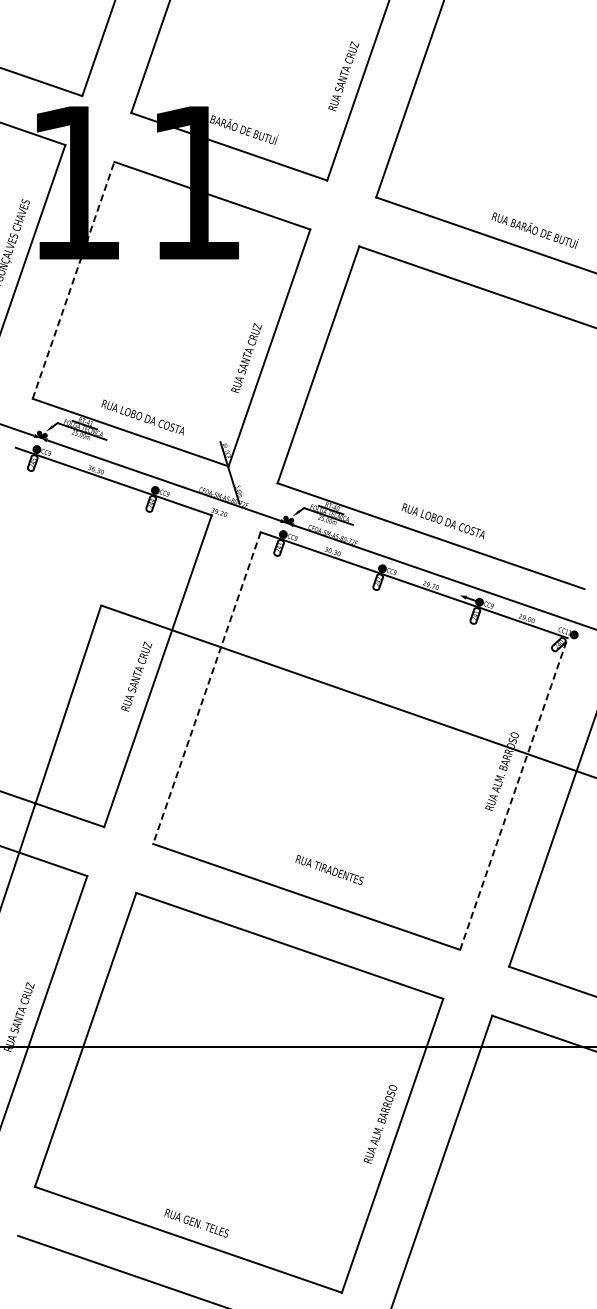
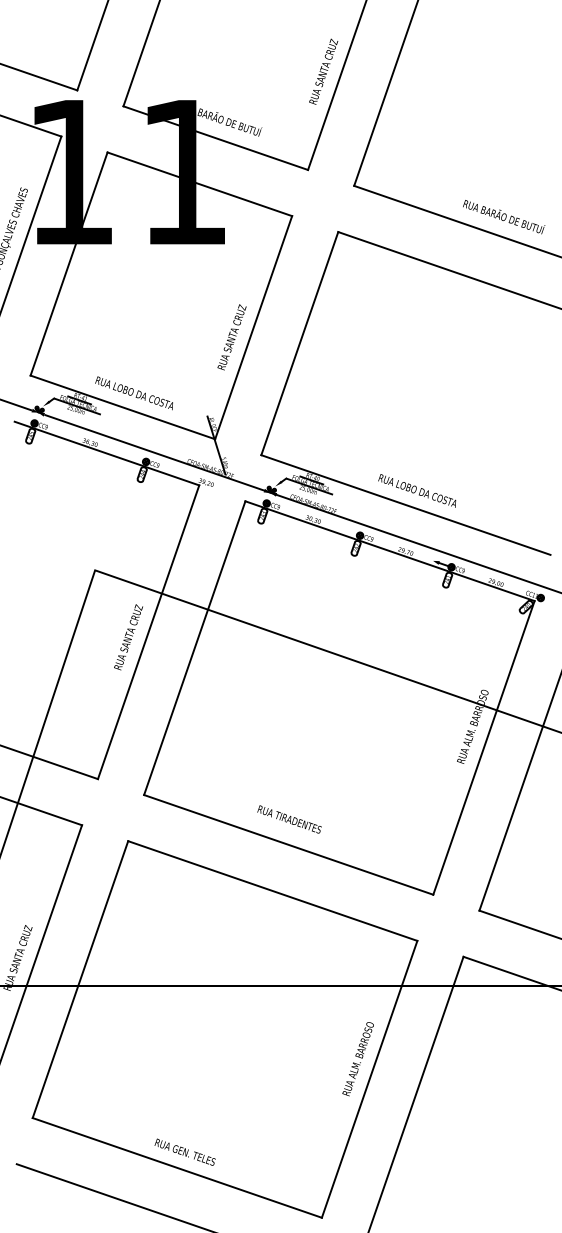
line: (73, 279) -> (69, 263), dashed -> solid
line: (206, 688) -> (194, 648), dashed -> solid
line: (513, 793) -> (483, 747), dashed -> solid
text: (329, 869) -> (289, 819), moved

